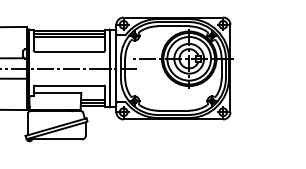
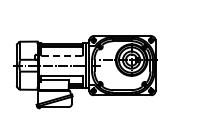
line: (68, 50) -> (61, 55), solid -> dashed

